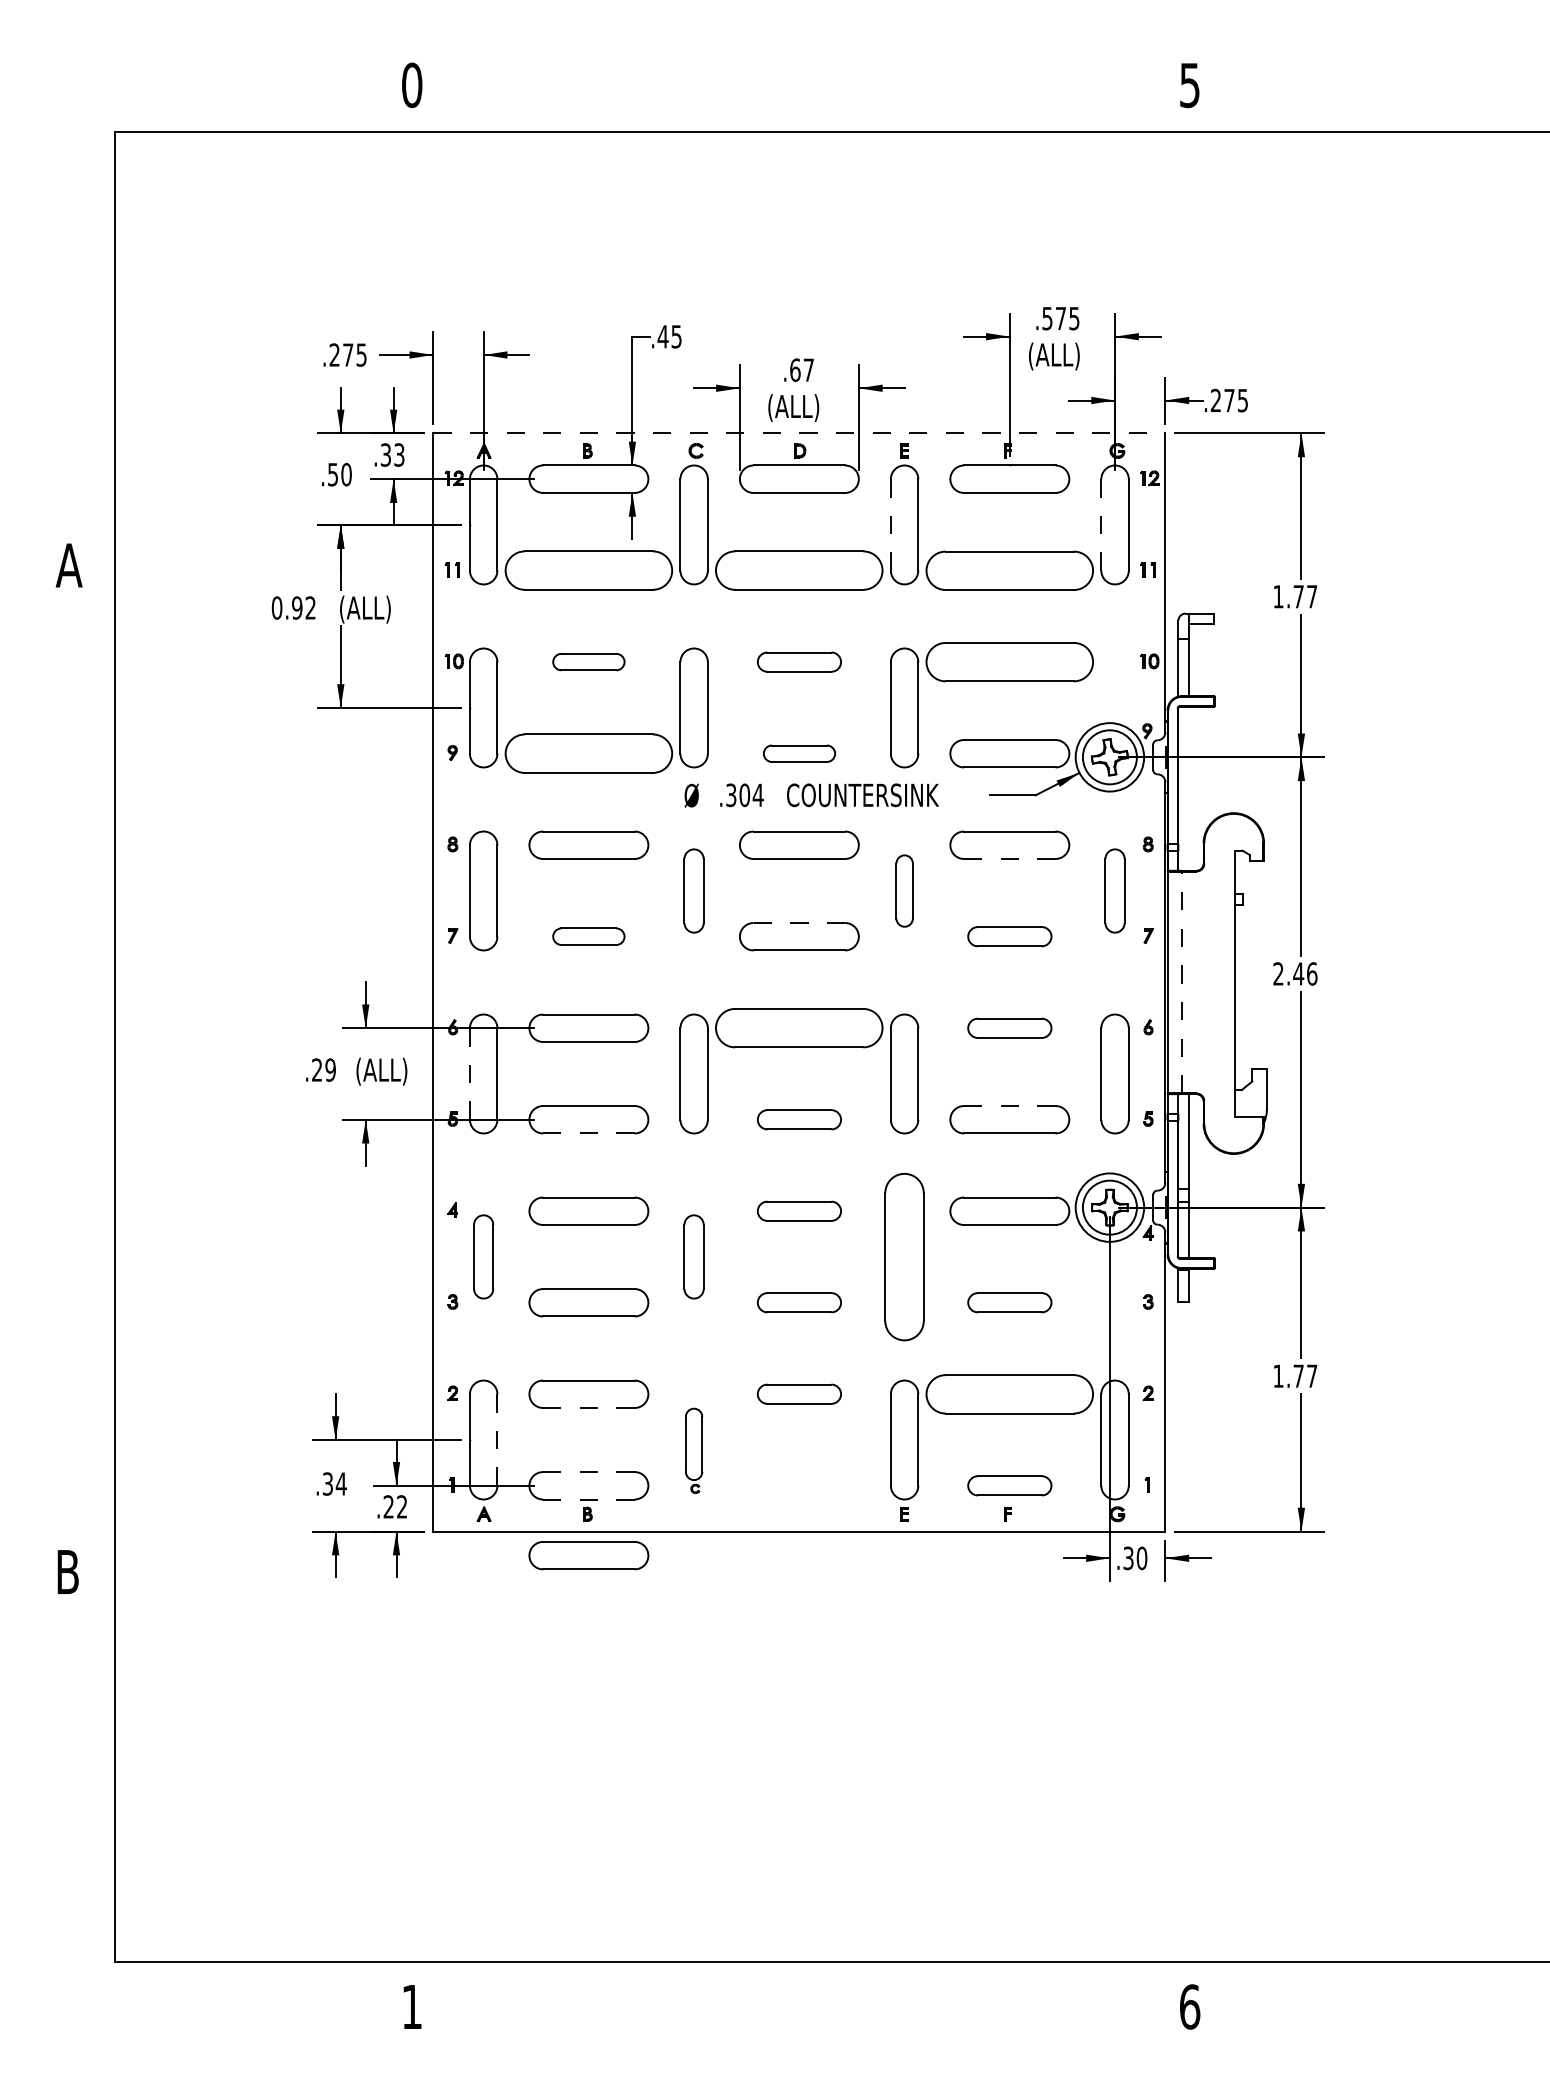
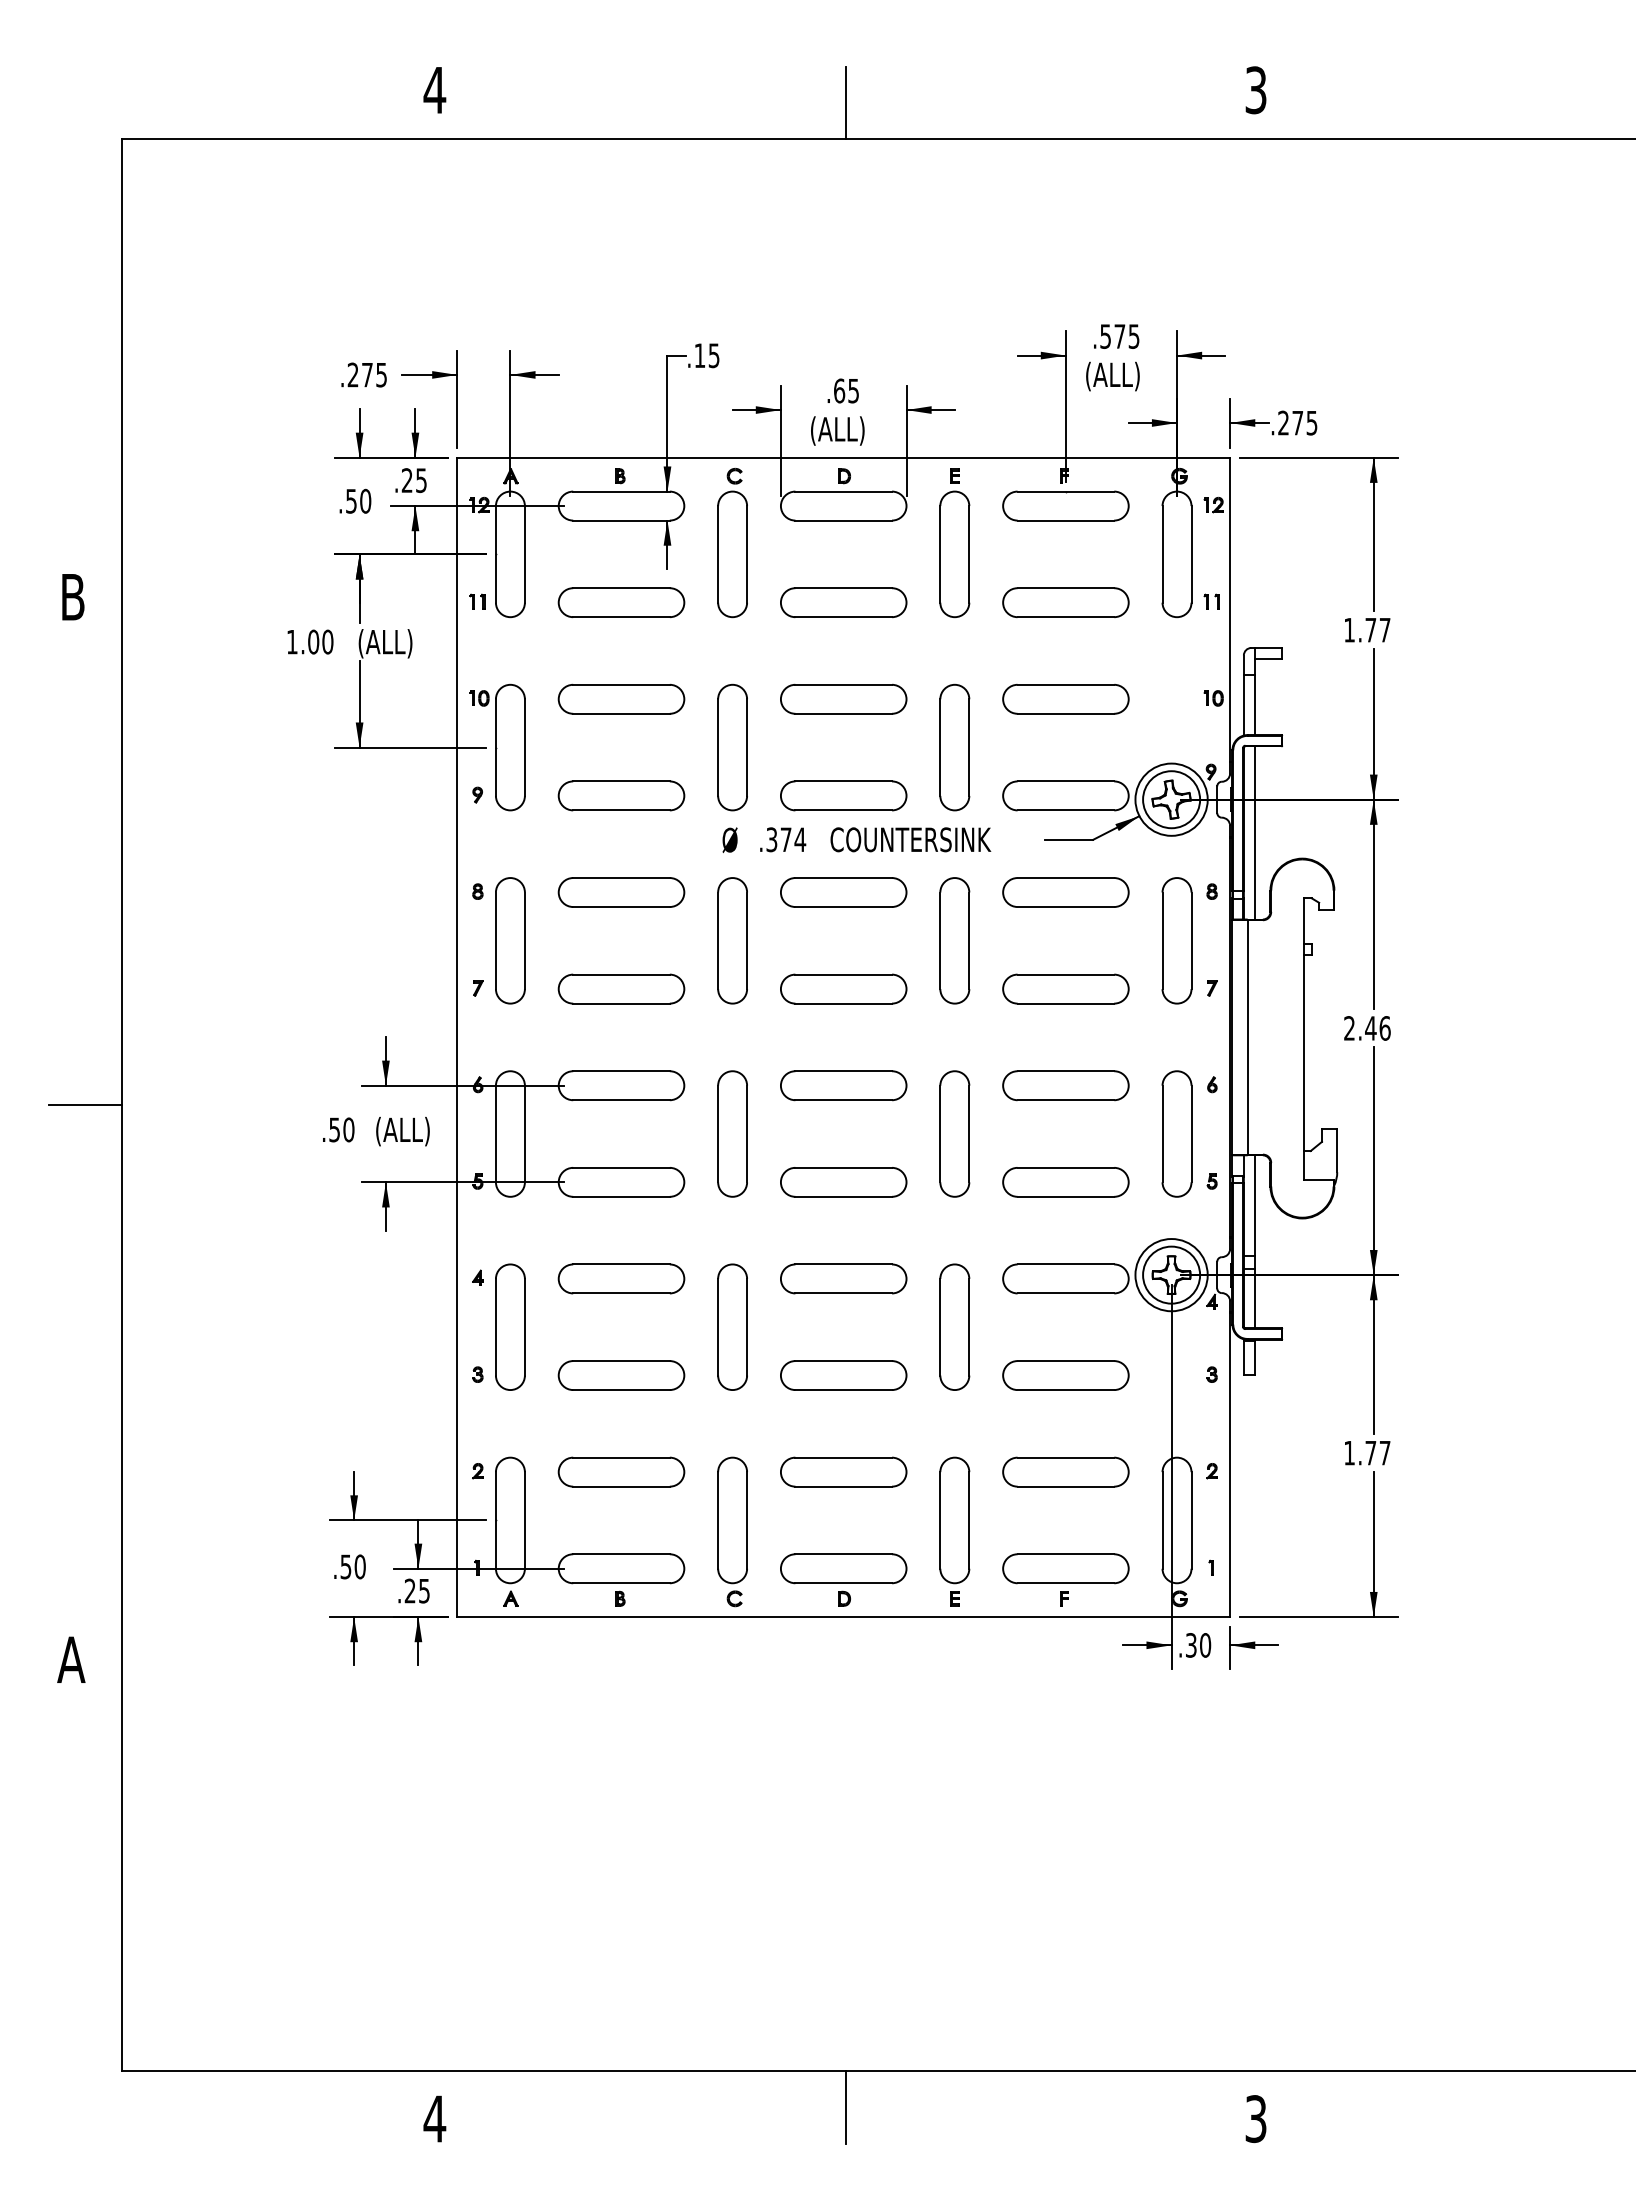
text: (1190, 84) -> (1256, 89), 5 -> 3
text: (411, 85) -> (434, 90), 0 -> 4
line: (801, 96) -> (846, 102), added
text: (662, 336) -> (699, 355), .45 -> .15
text: (808, 370) -> (853, 391), .67 -> .65
line: (800, 433) -> (844, 457), dashed -> solid
text: (392, 454) -> (414, 480), .33 -> .25
line: (891, 525) -> (940, 554), dashed -> solid
line: (1101, 525) -> (1162, 554), dashed -> solid
text: (68, 565) -> (72, 597), A -> B
part: (588, 570) -> (621, 602), size x0.71
part: (799, 570) -> (843, 602), size x0.71
part: (1009, 570) -> (1065, 602), size x0.71
text: (293, 607) -> (309, 641), 0.92 -> 1.00
part: (588, 661) -> (621, 698), size x1.67
part: (799, 661) -> (843, 698), size x1.43
part: (1009, 662) -> (1065, 699), size x0.71
part: (588, 753) -> (621, 795), size x0.71
part: (799, 753) -> (843, 795), size x1.67
line: (1189, 788) -> (1255, 832), added
text: (744, 795) -> (785, 839), .304 -> .374
line: (1010, 859) -> (1066, 907), dashed -> solid
part: (694, 890) -> (732, 940), size x1.43
part: (904, 890) -> (954, 940), size x1.67
part: (1114, 890) -> (1176, 940), size x1.43
line: (799, 922) -> (843, 974), dashed -> solid
part: (588, 936) -> (621, 988), size x1.67
part: (1009, 936) -> (1065, 988), size x1.43
line: (1181, 981) -> (1247, 1036), dashed -> solid
part: (799, 1028) -> (843, 1085), size x0.71
part: (1009, 1028) -> (1065, 1085), size x1.43
line: (81, 1046) -> (85, 1105), added
text: (323, 1069) -> (341, 1129), .29 -> .50
line: (469, 1074) -> (495, 1134), dashed -> solid
line: (1009, 1105) -> (1065, 1167), dashed -> solid
part: (799, 1119) -> (843, 1182), size x1.43
line: (589, 1133) -> (622, 1196), dashed -> solid
part: (799, 1210) -> (843, 1278), size x1.43
part: (483, 1256) -> (510, 1326), size x1.43
part: (694, 1256) -> (732, 1326), size x1.43
part: (904, 1256) -> (954, 1326), size x0.71
part: (799, 1302) -> (843, 1375), size x1.43
part: (1009, 1302) -> (1065, 1375), size x1.43
part: (799, 1393) -> (843, 1471), size x1.43
part: (1009, 1393) -> (1065, 1471), size x0.71
line: (589, 1407) -> (622, 1486), dashed -> solid
line: (496, 1439) -> (524, 1519), dashed -> solid
part: (694, 1450) -> (732, 1531), size x1.67
line: (588, 1472) -> (621, 1554), dashed -> solid
text: (335, 1483) -> (353, 1566), .34 -> .50
part: (1009, 1485) -> (1065, 1568), size x1.43
part: (799, 1495) -> (843, 1579), added
line: (589, 1499) -> (622, 1583), dashed -> solid
text: (402, 1506) -> (424, 1590), .22 -> .25
part: (588, 1555) -> (621, 1642), removed
text: (67, 1571) -> (71, 1659), B -> A
line: (801, 1996) -> (846, 2107), added
text: (411, 2006) -> (434, 2118), 1 -> 4
text: (1190, 2007) -> (1256, 2119), 6 -> 3

